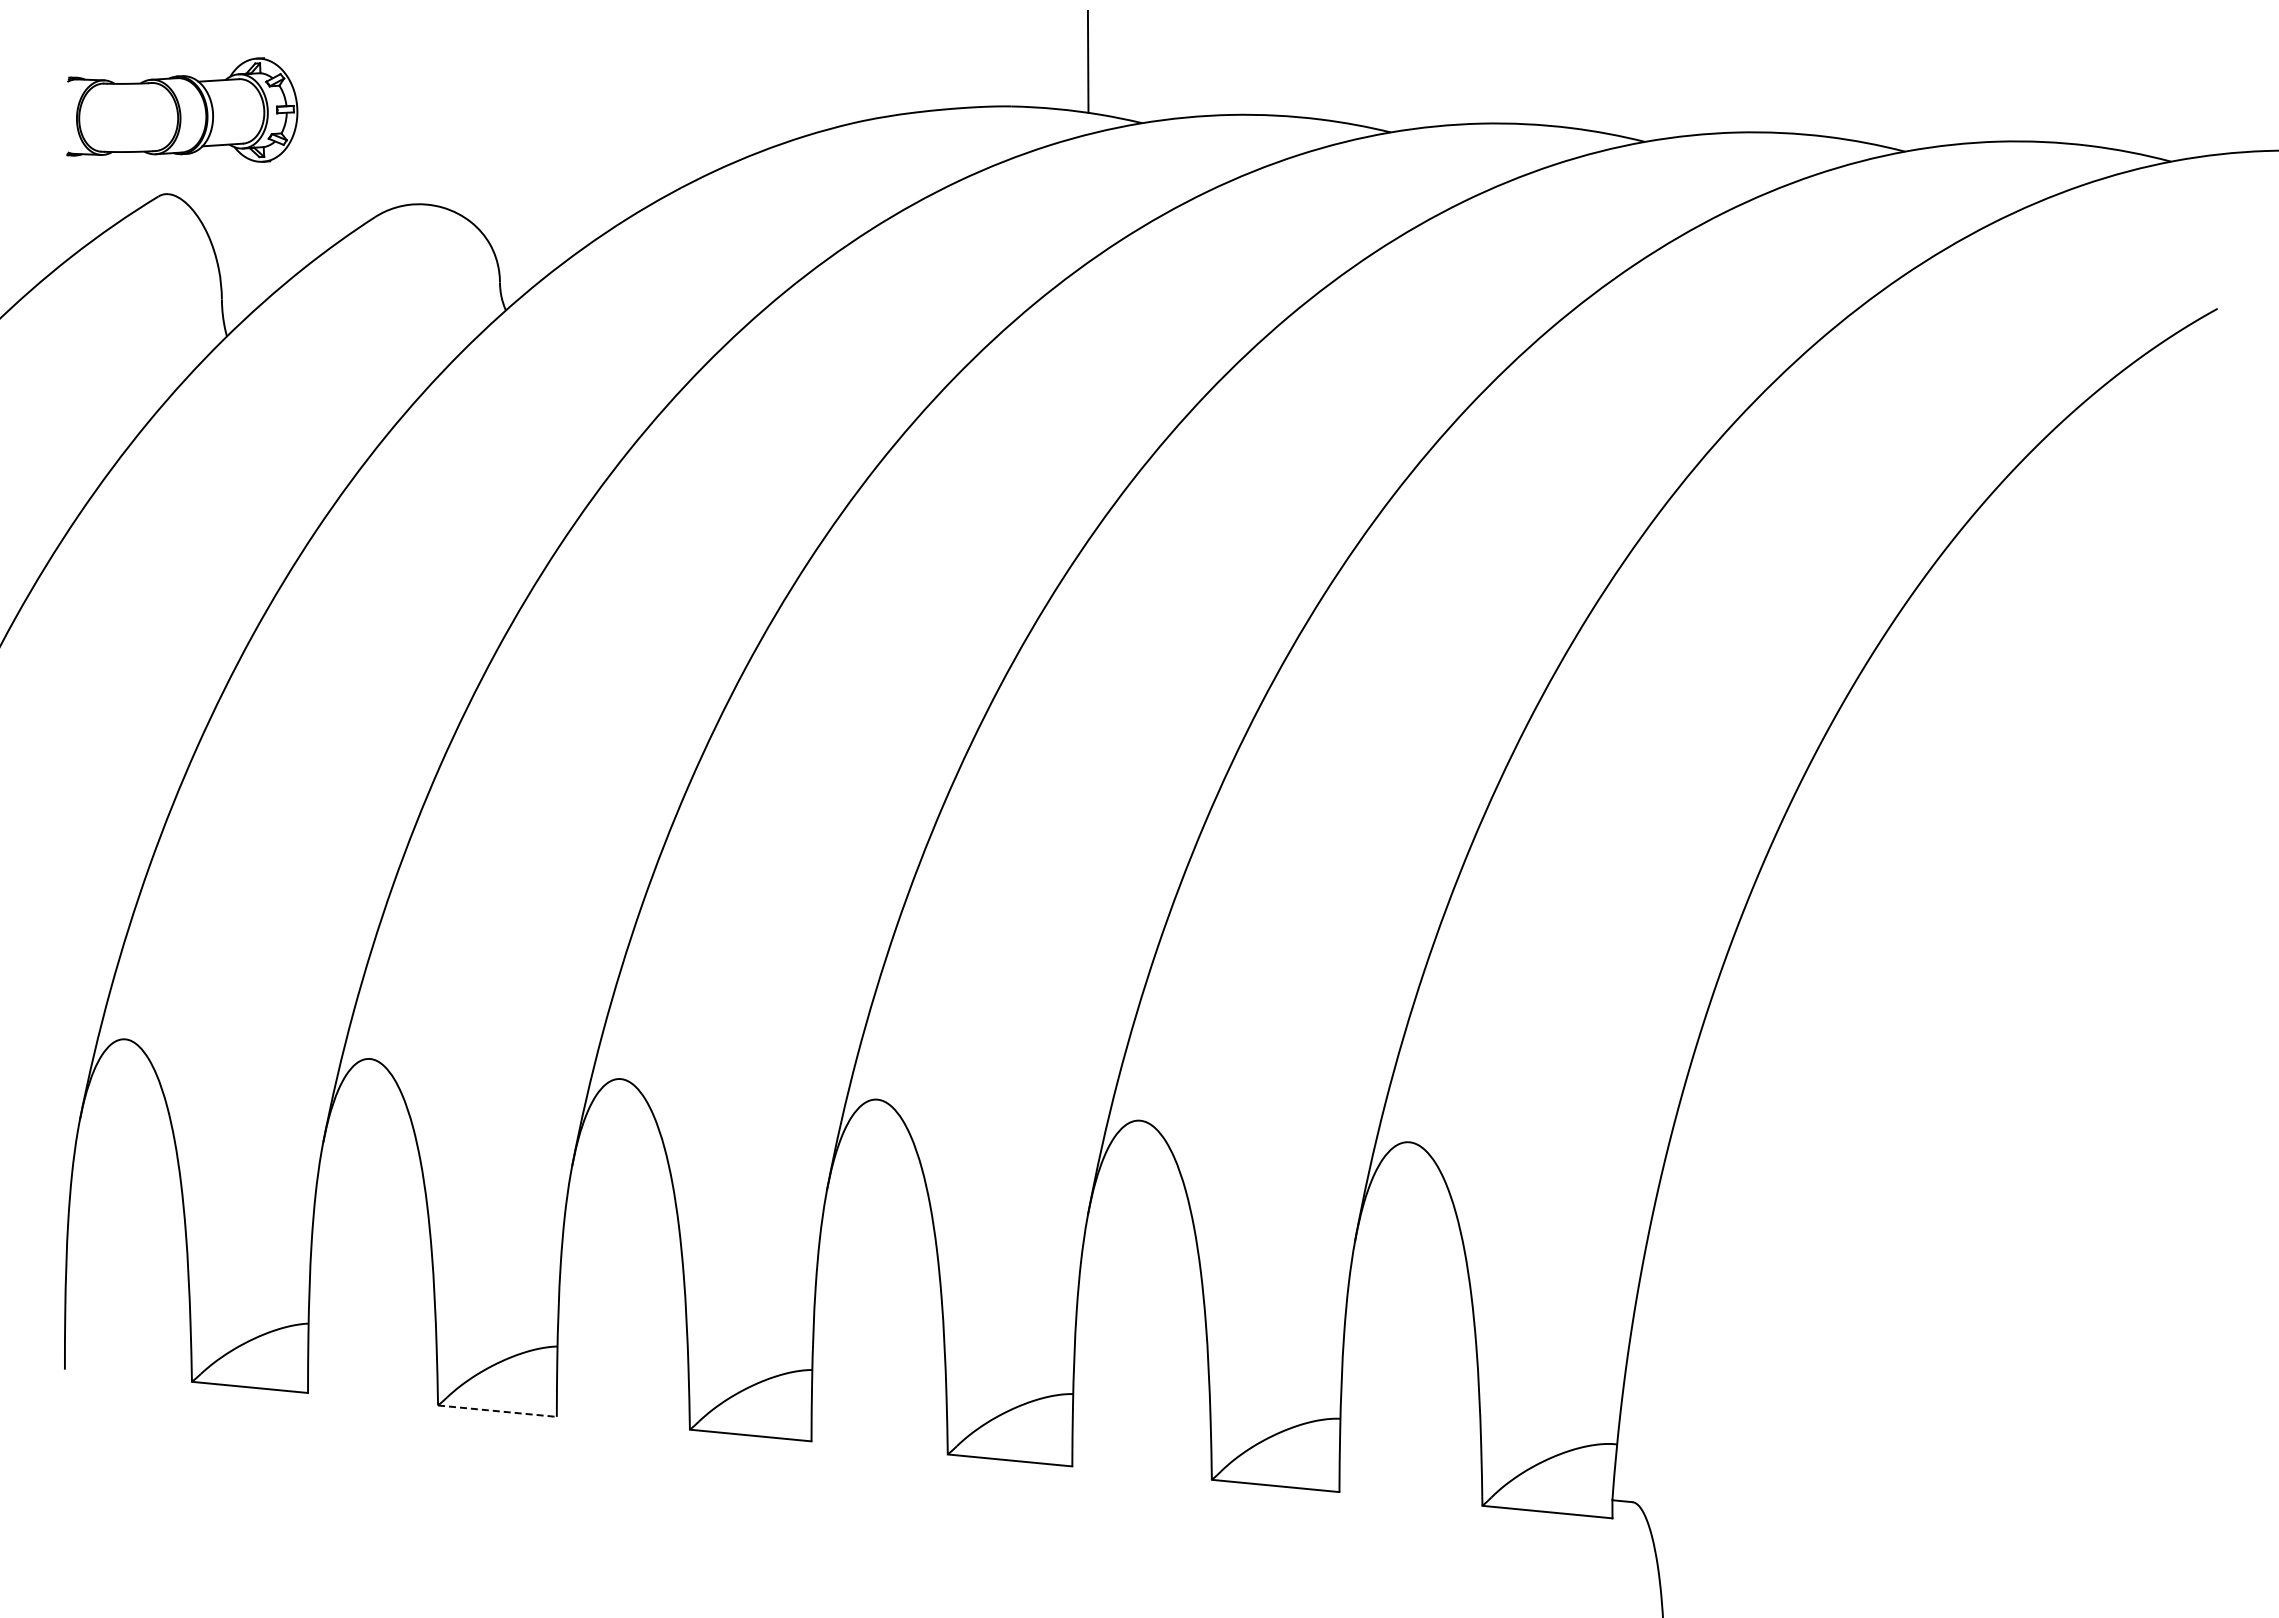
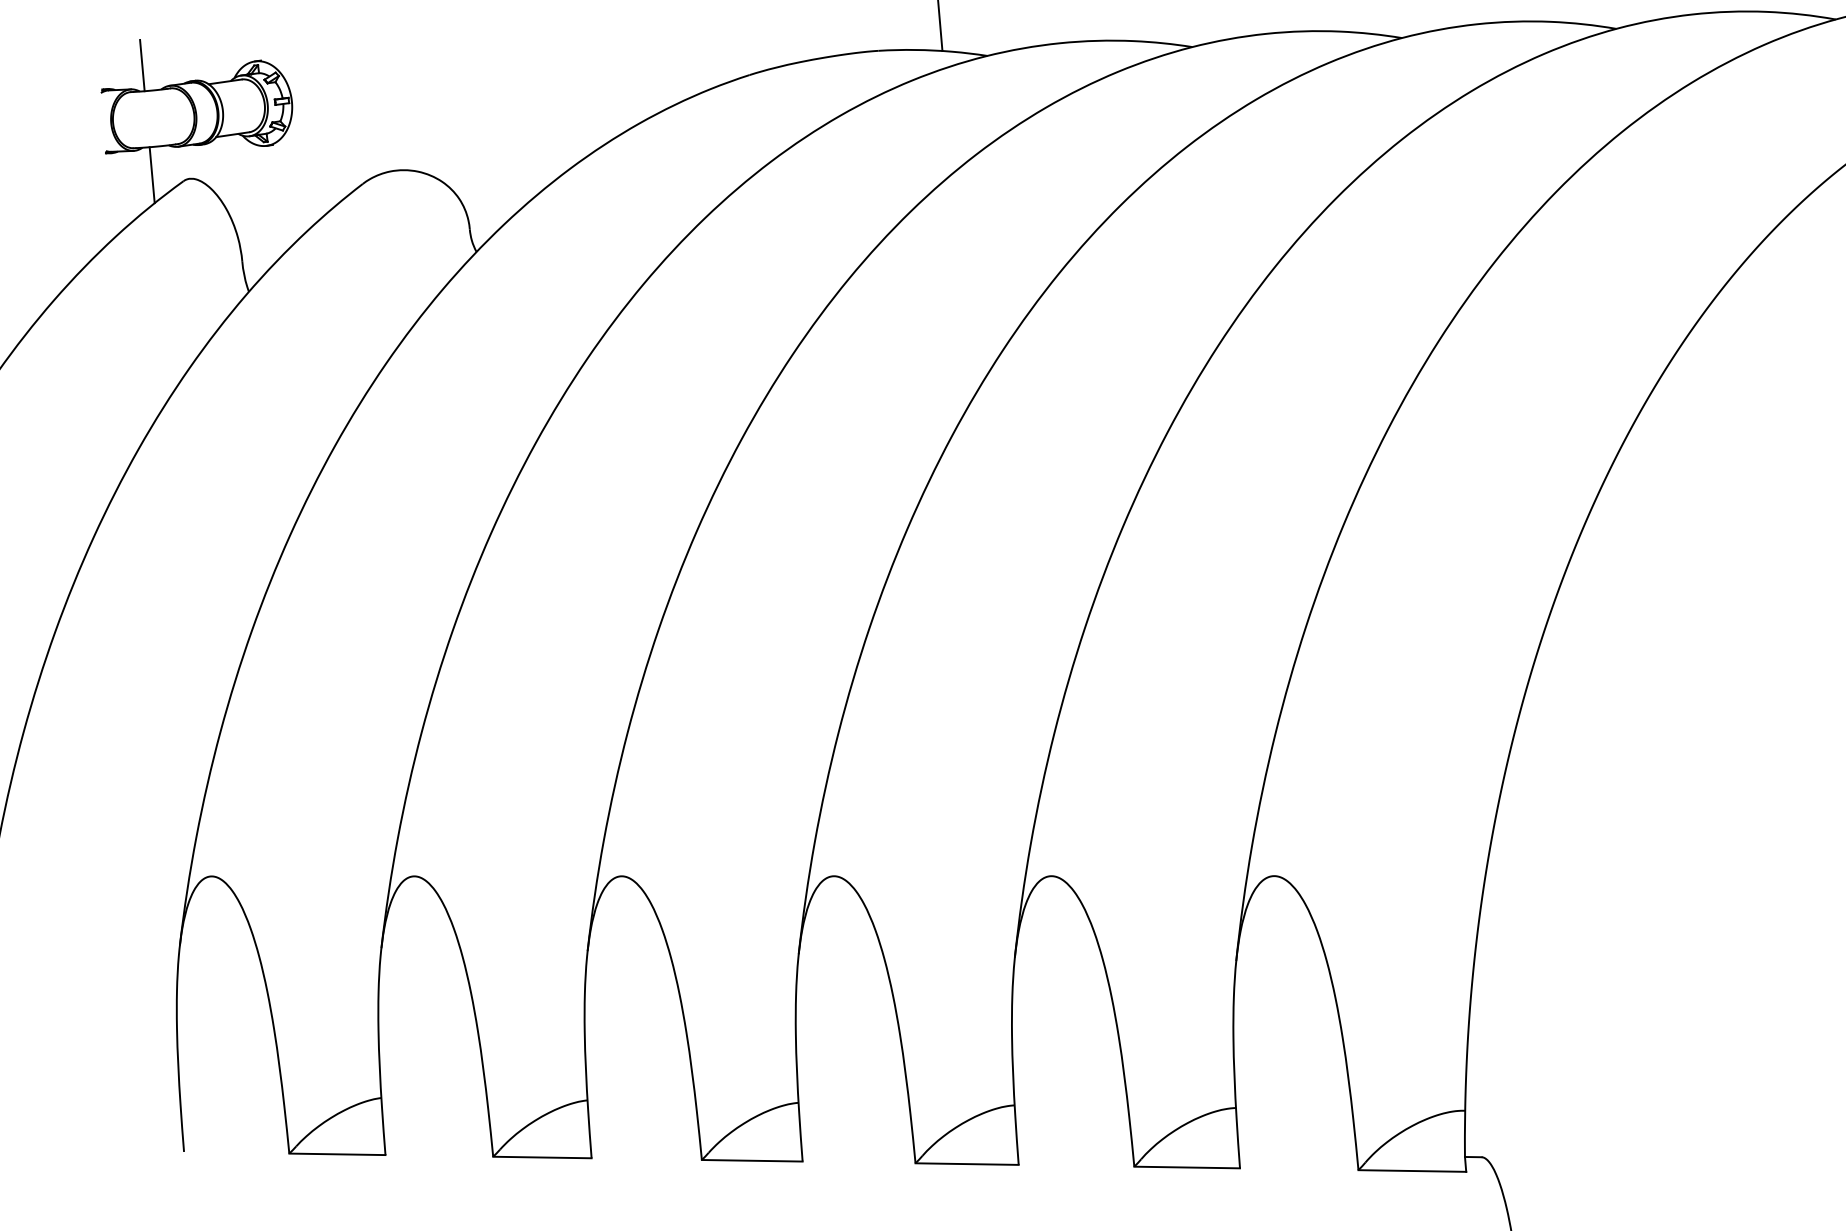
line: (119, 52) -> (141, 65), added
line: (121, 186) -> (152, 175), added
line: (497, 1411) -> (542, 1157), dashed -> solid

